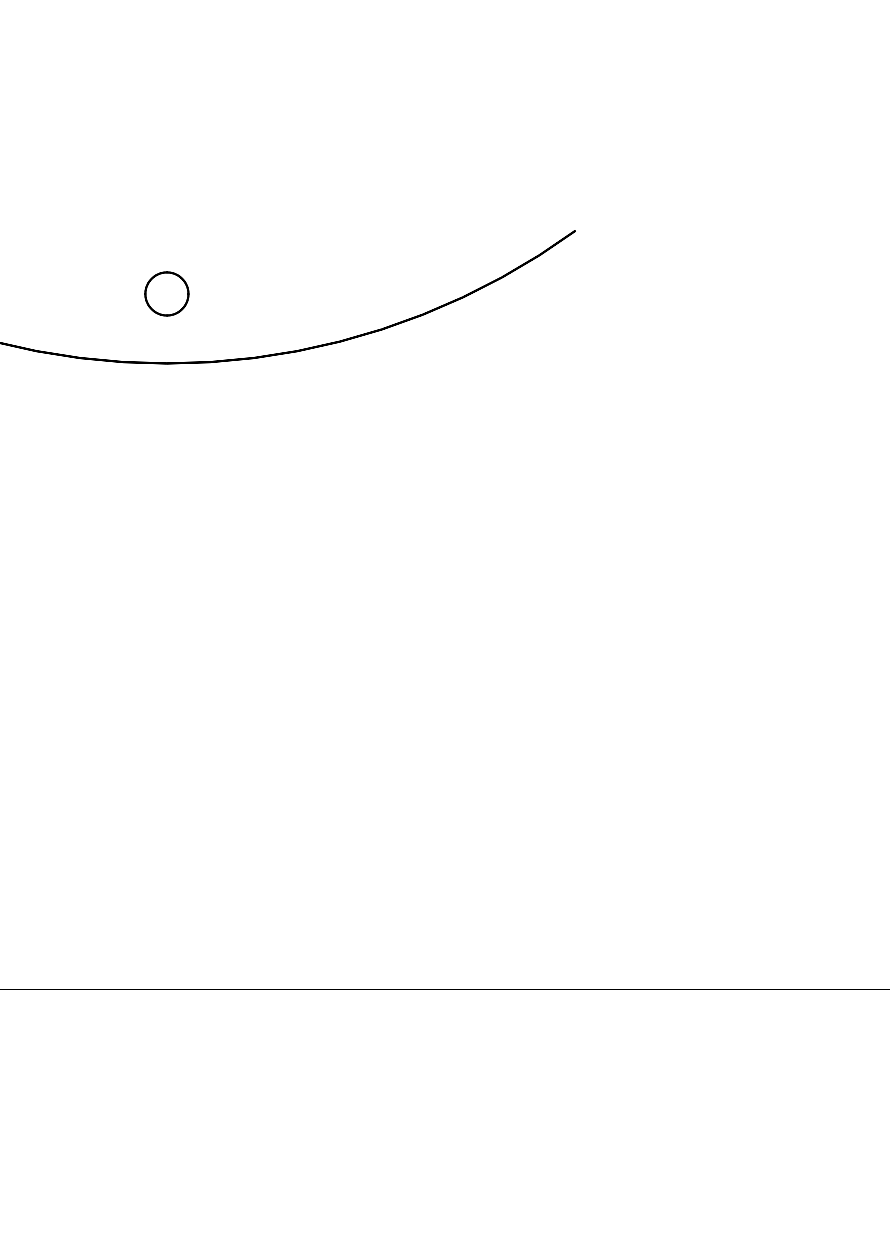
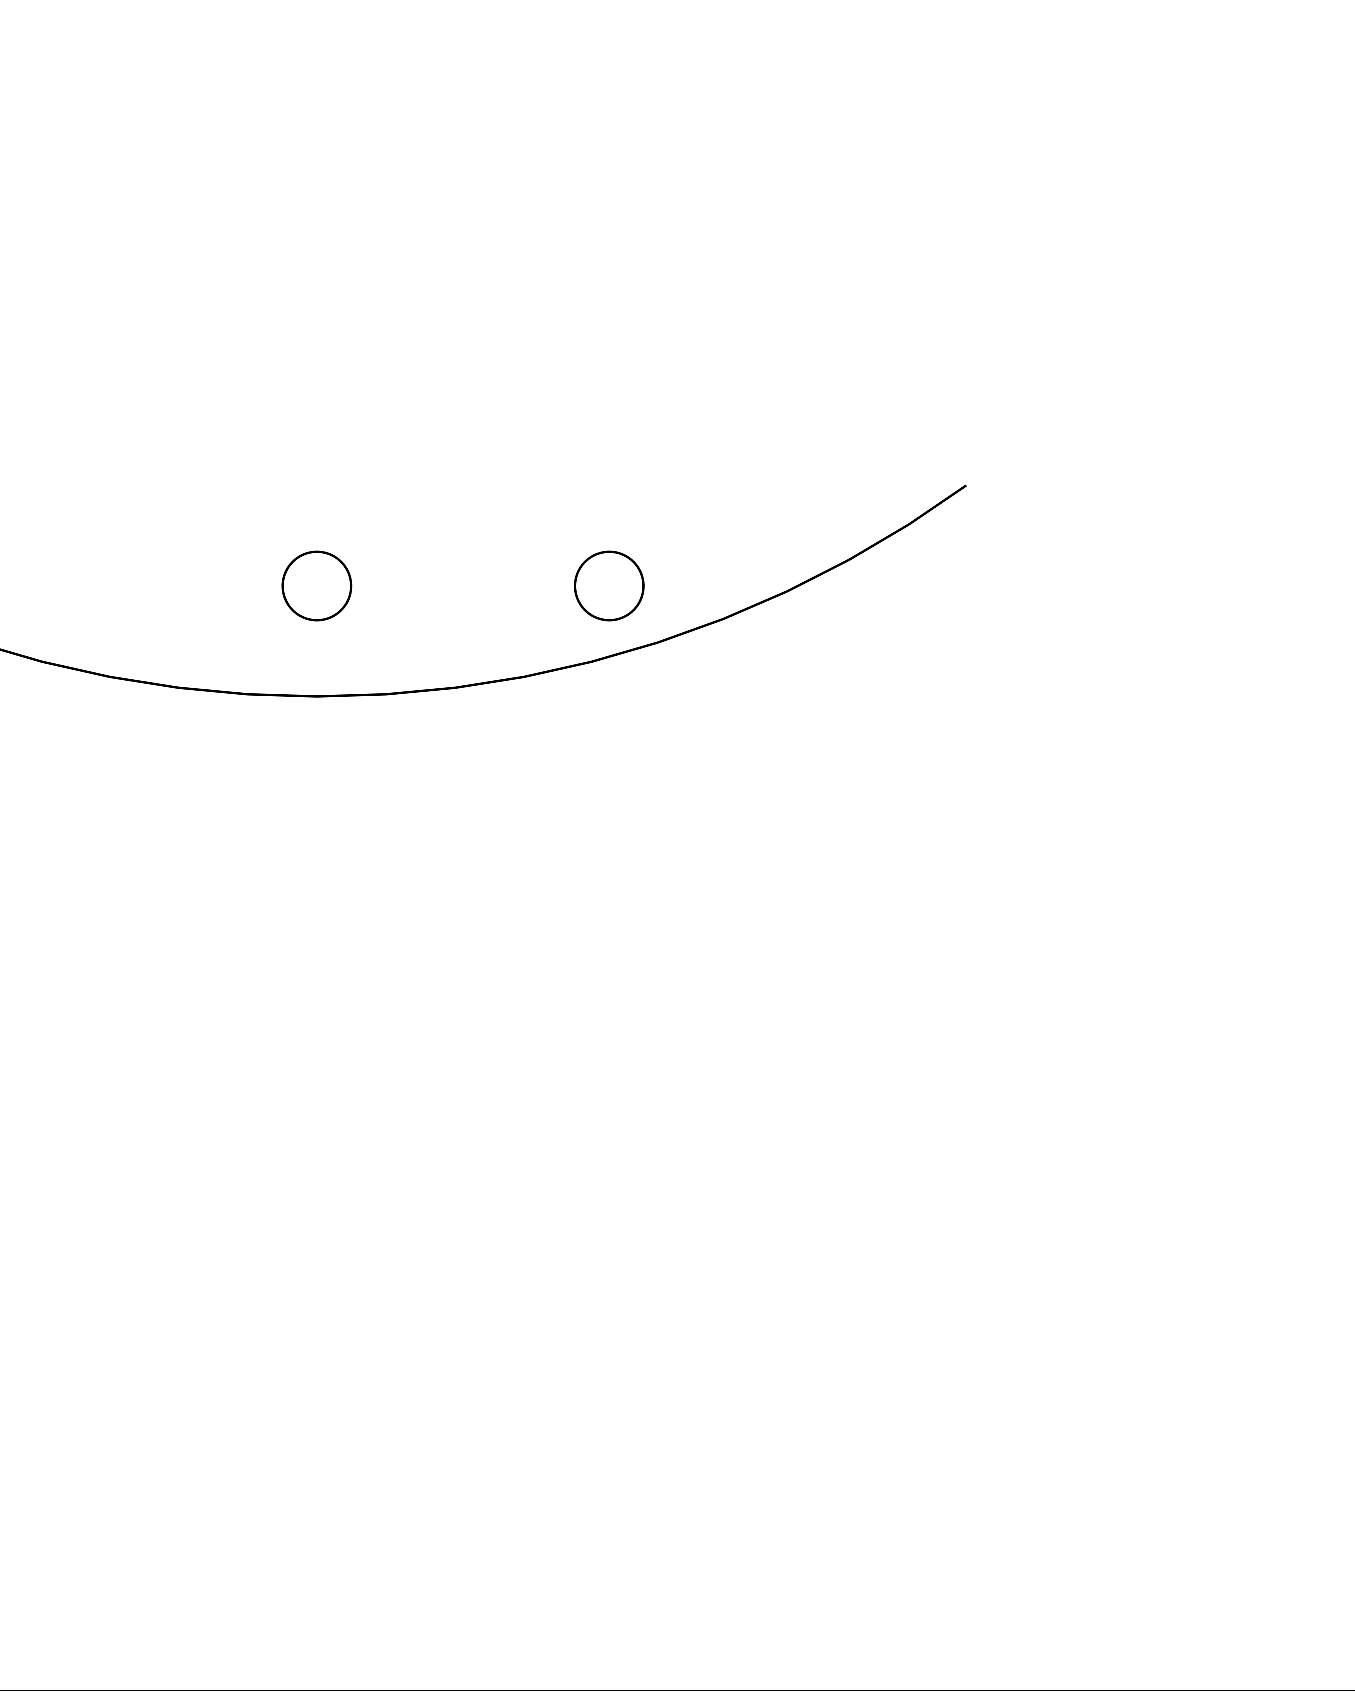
part: (350, 293) -> (608, 585), added

